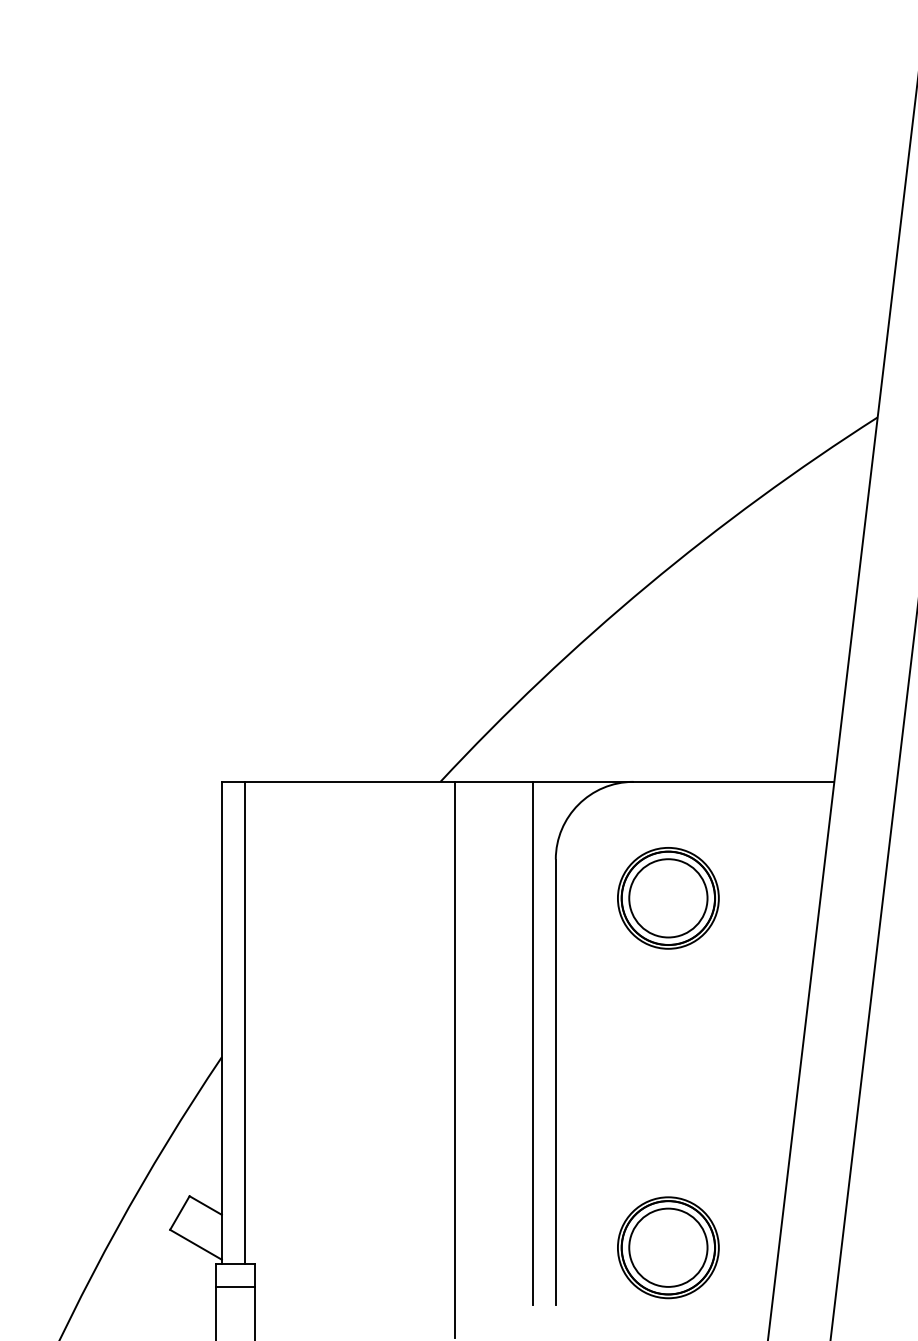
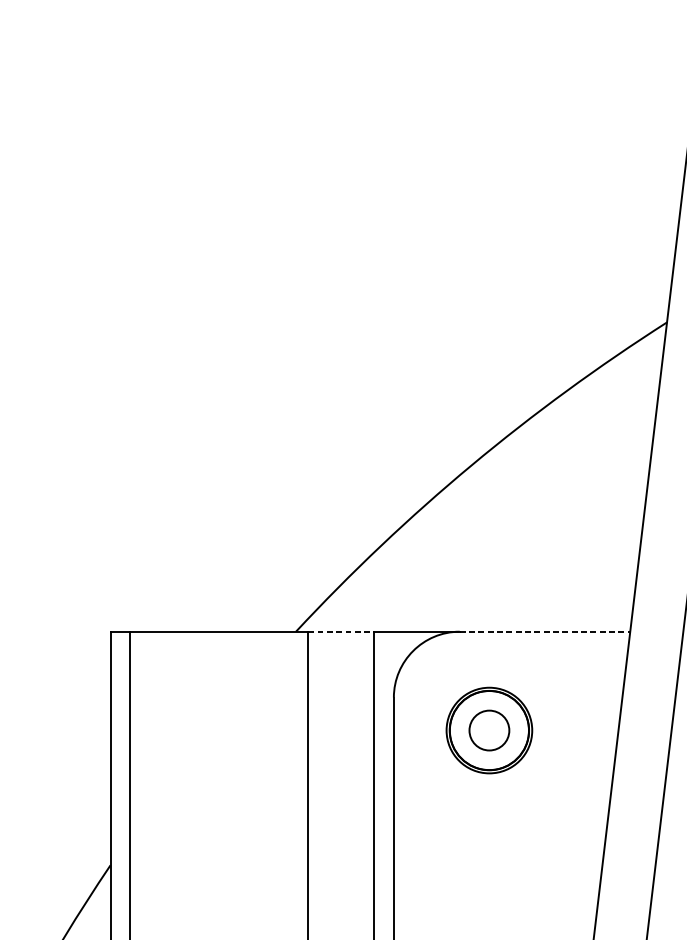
line: (493, 781) -> (341, 631), solid -> dashed
line: (734, 781) -> (545, 631), solid -> dashed
circle: (668, 898) -> (489, 730), size x0.6

